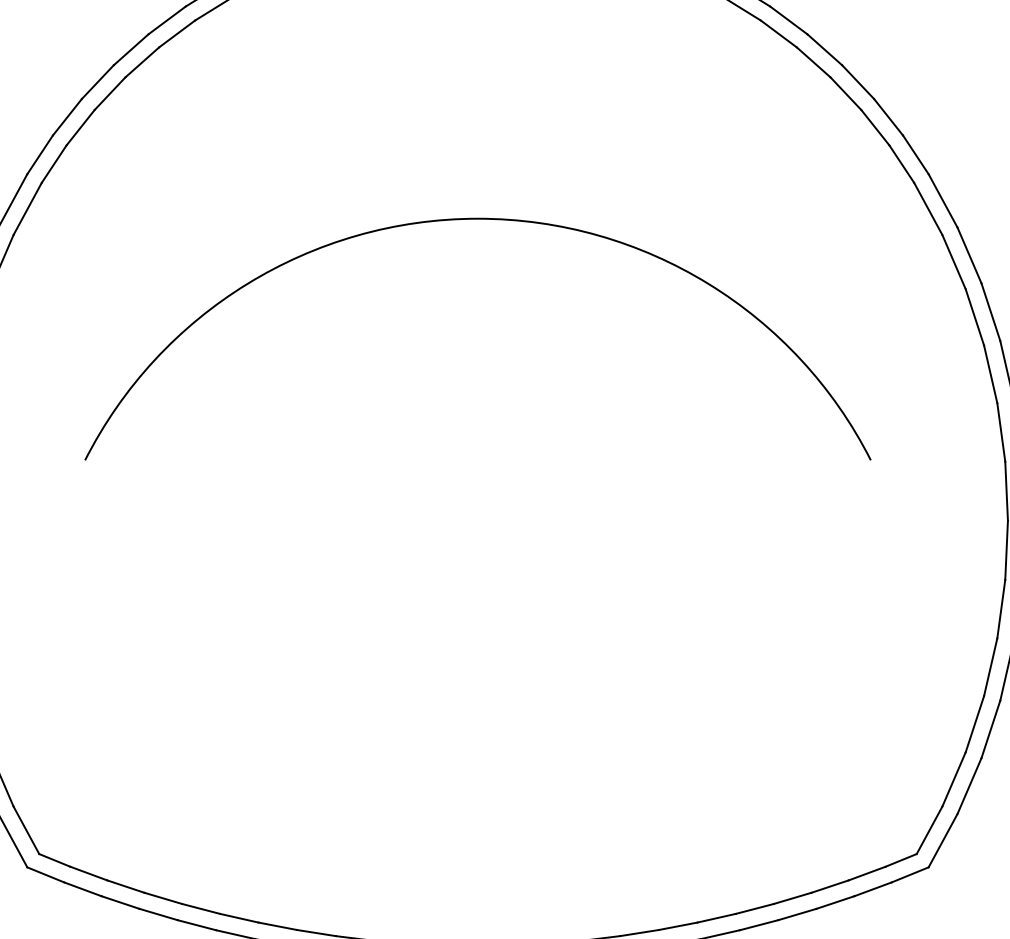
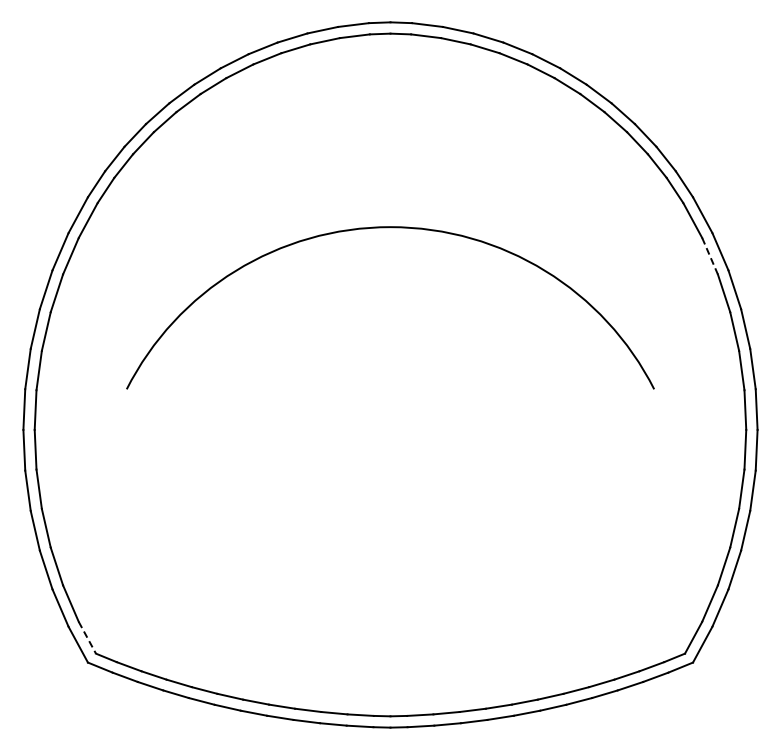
line: (954, 262) -> (710, 256), solid -> dashed
line: (26, 831) -> (87, 638), solid -> dashed

